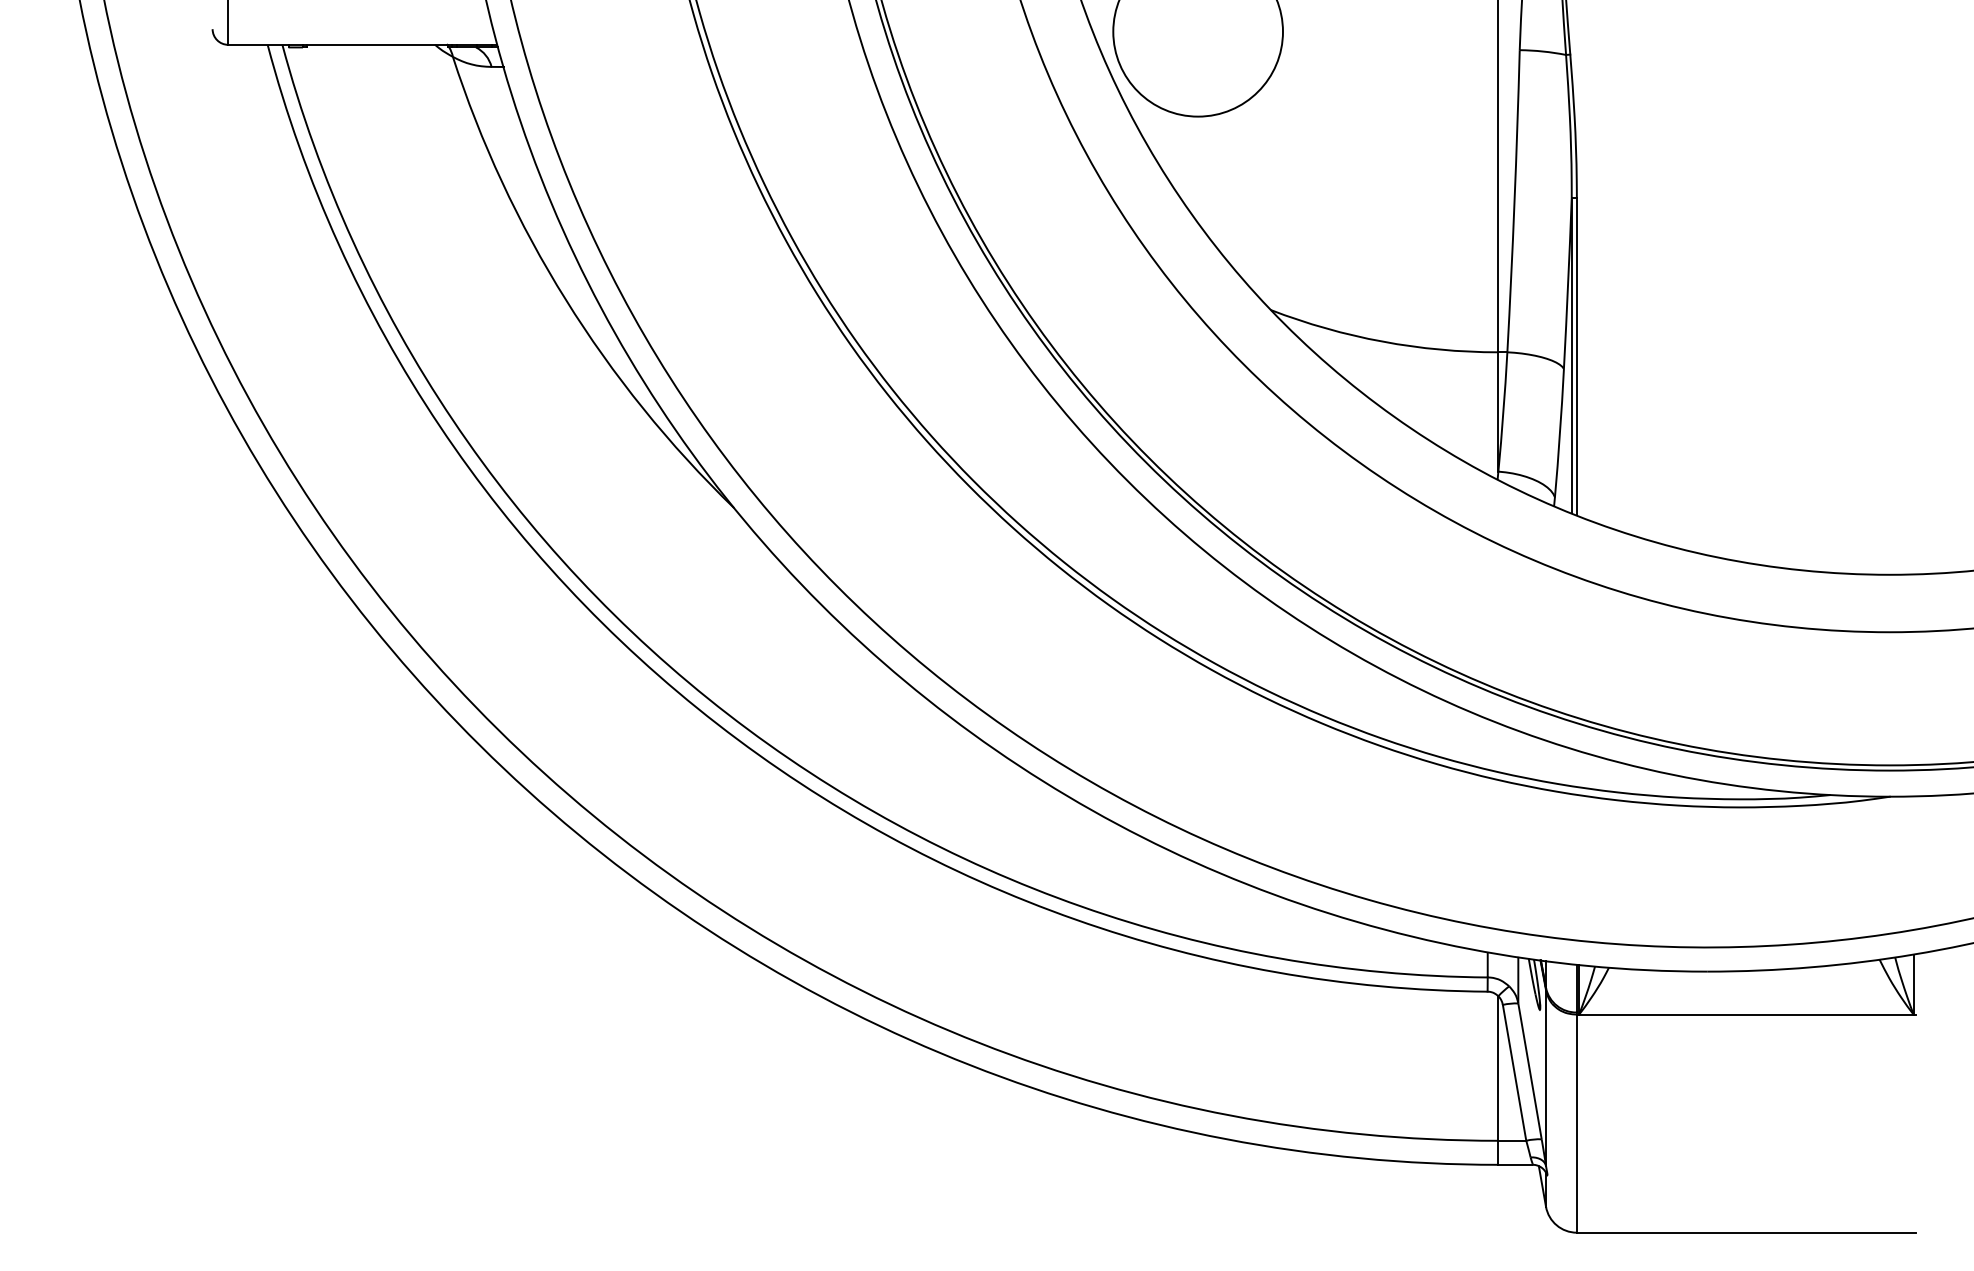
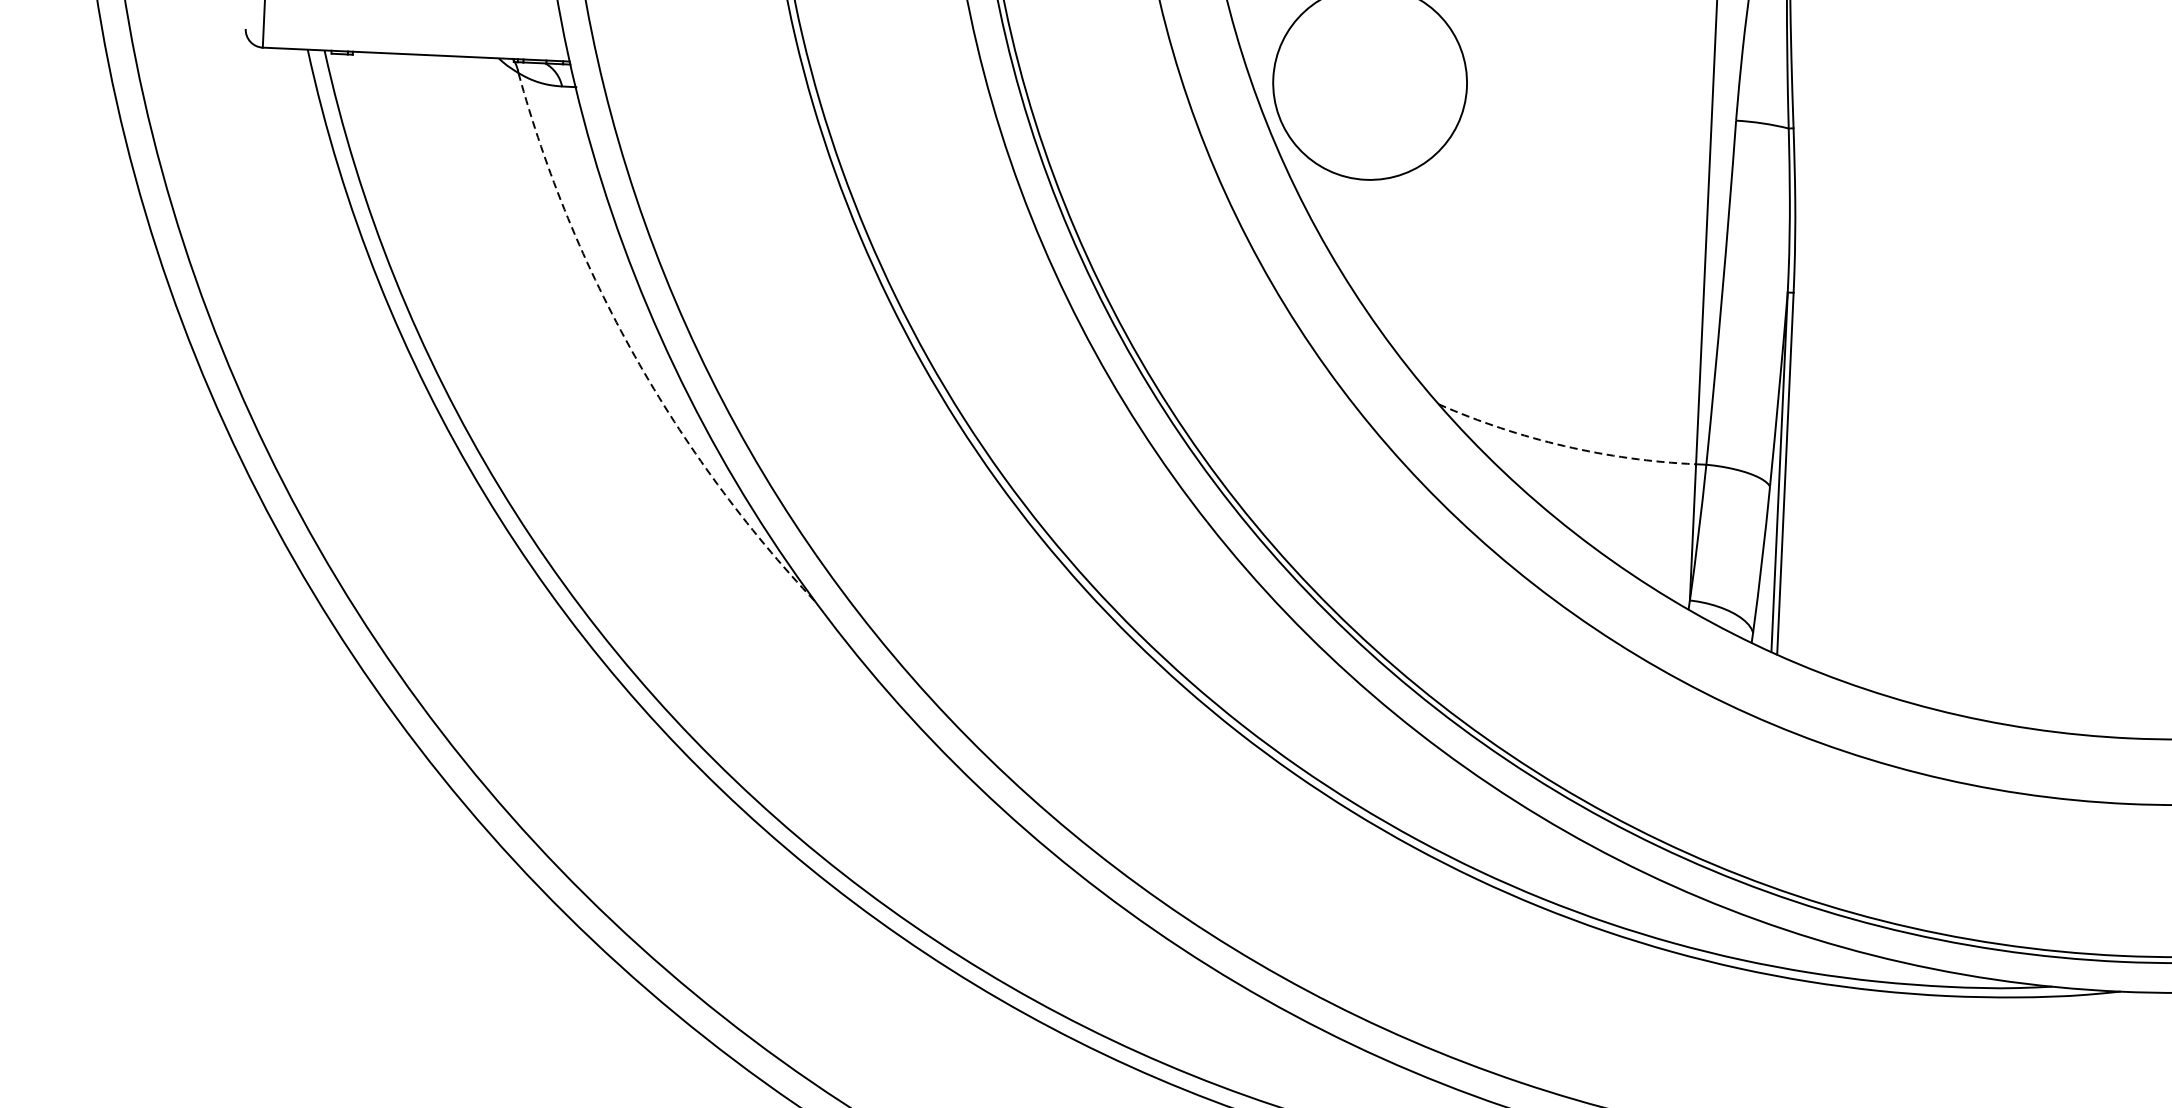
arc: (565, 299) -> (634, 355), solid -> dashed
arc: (1382, 341) -> (1564, 445), solid -> dashed

